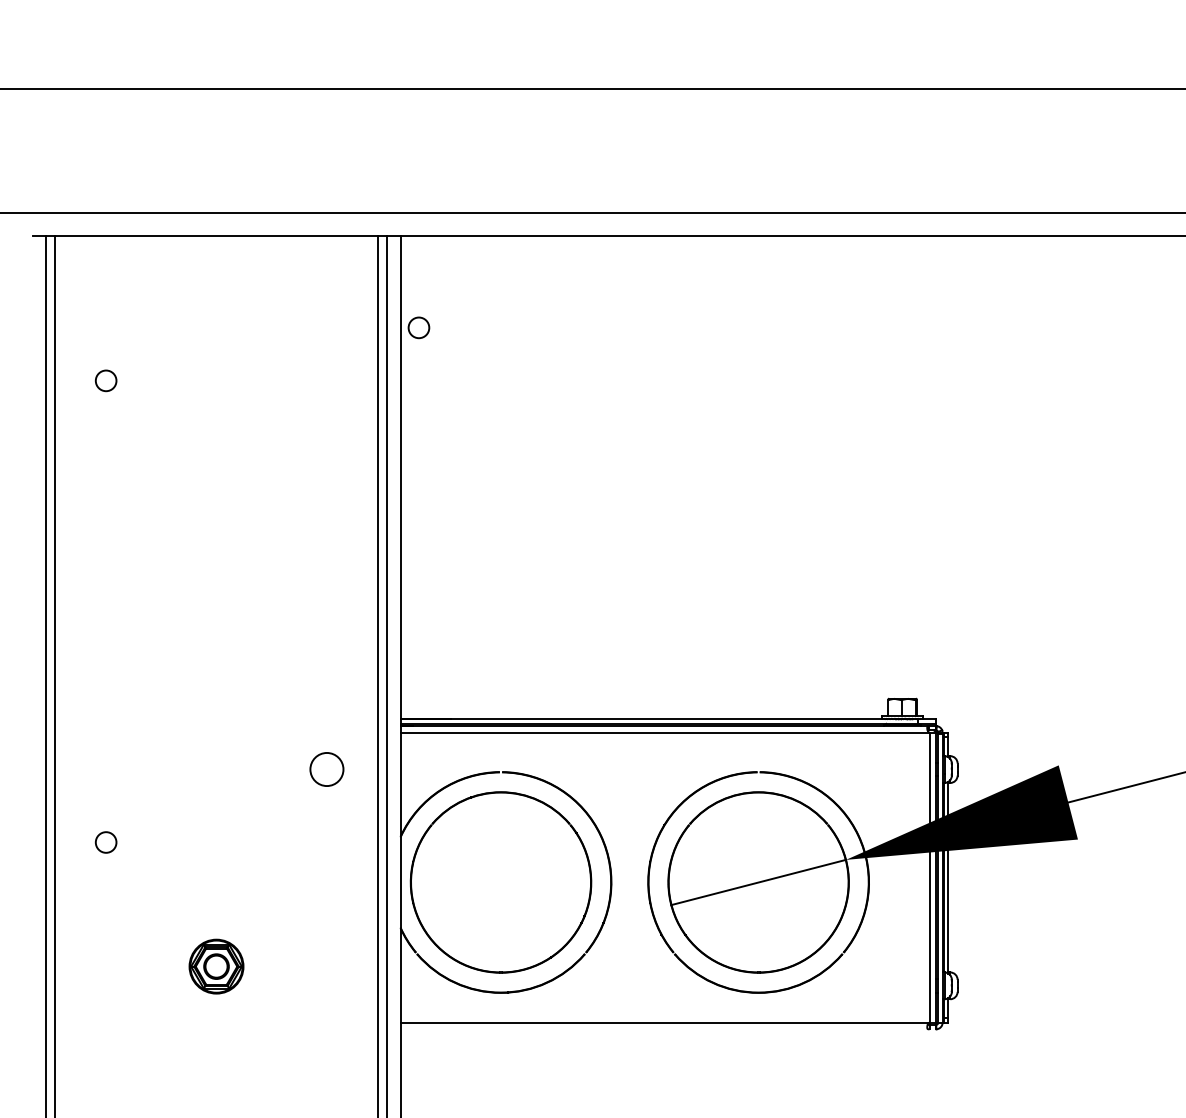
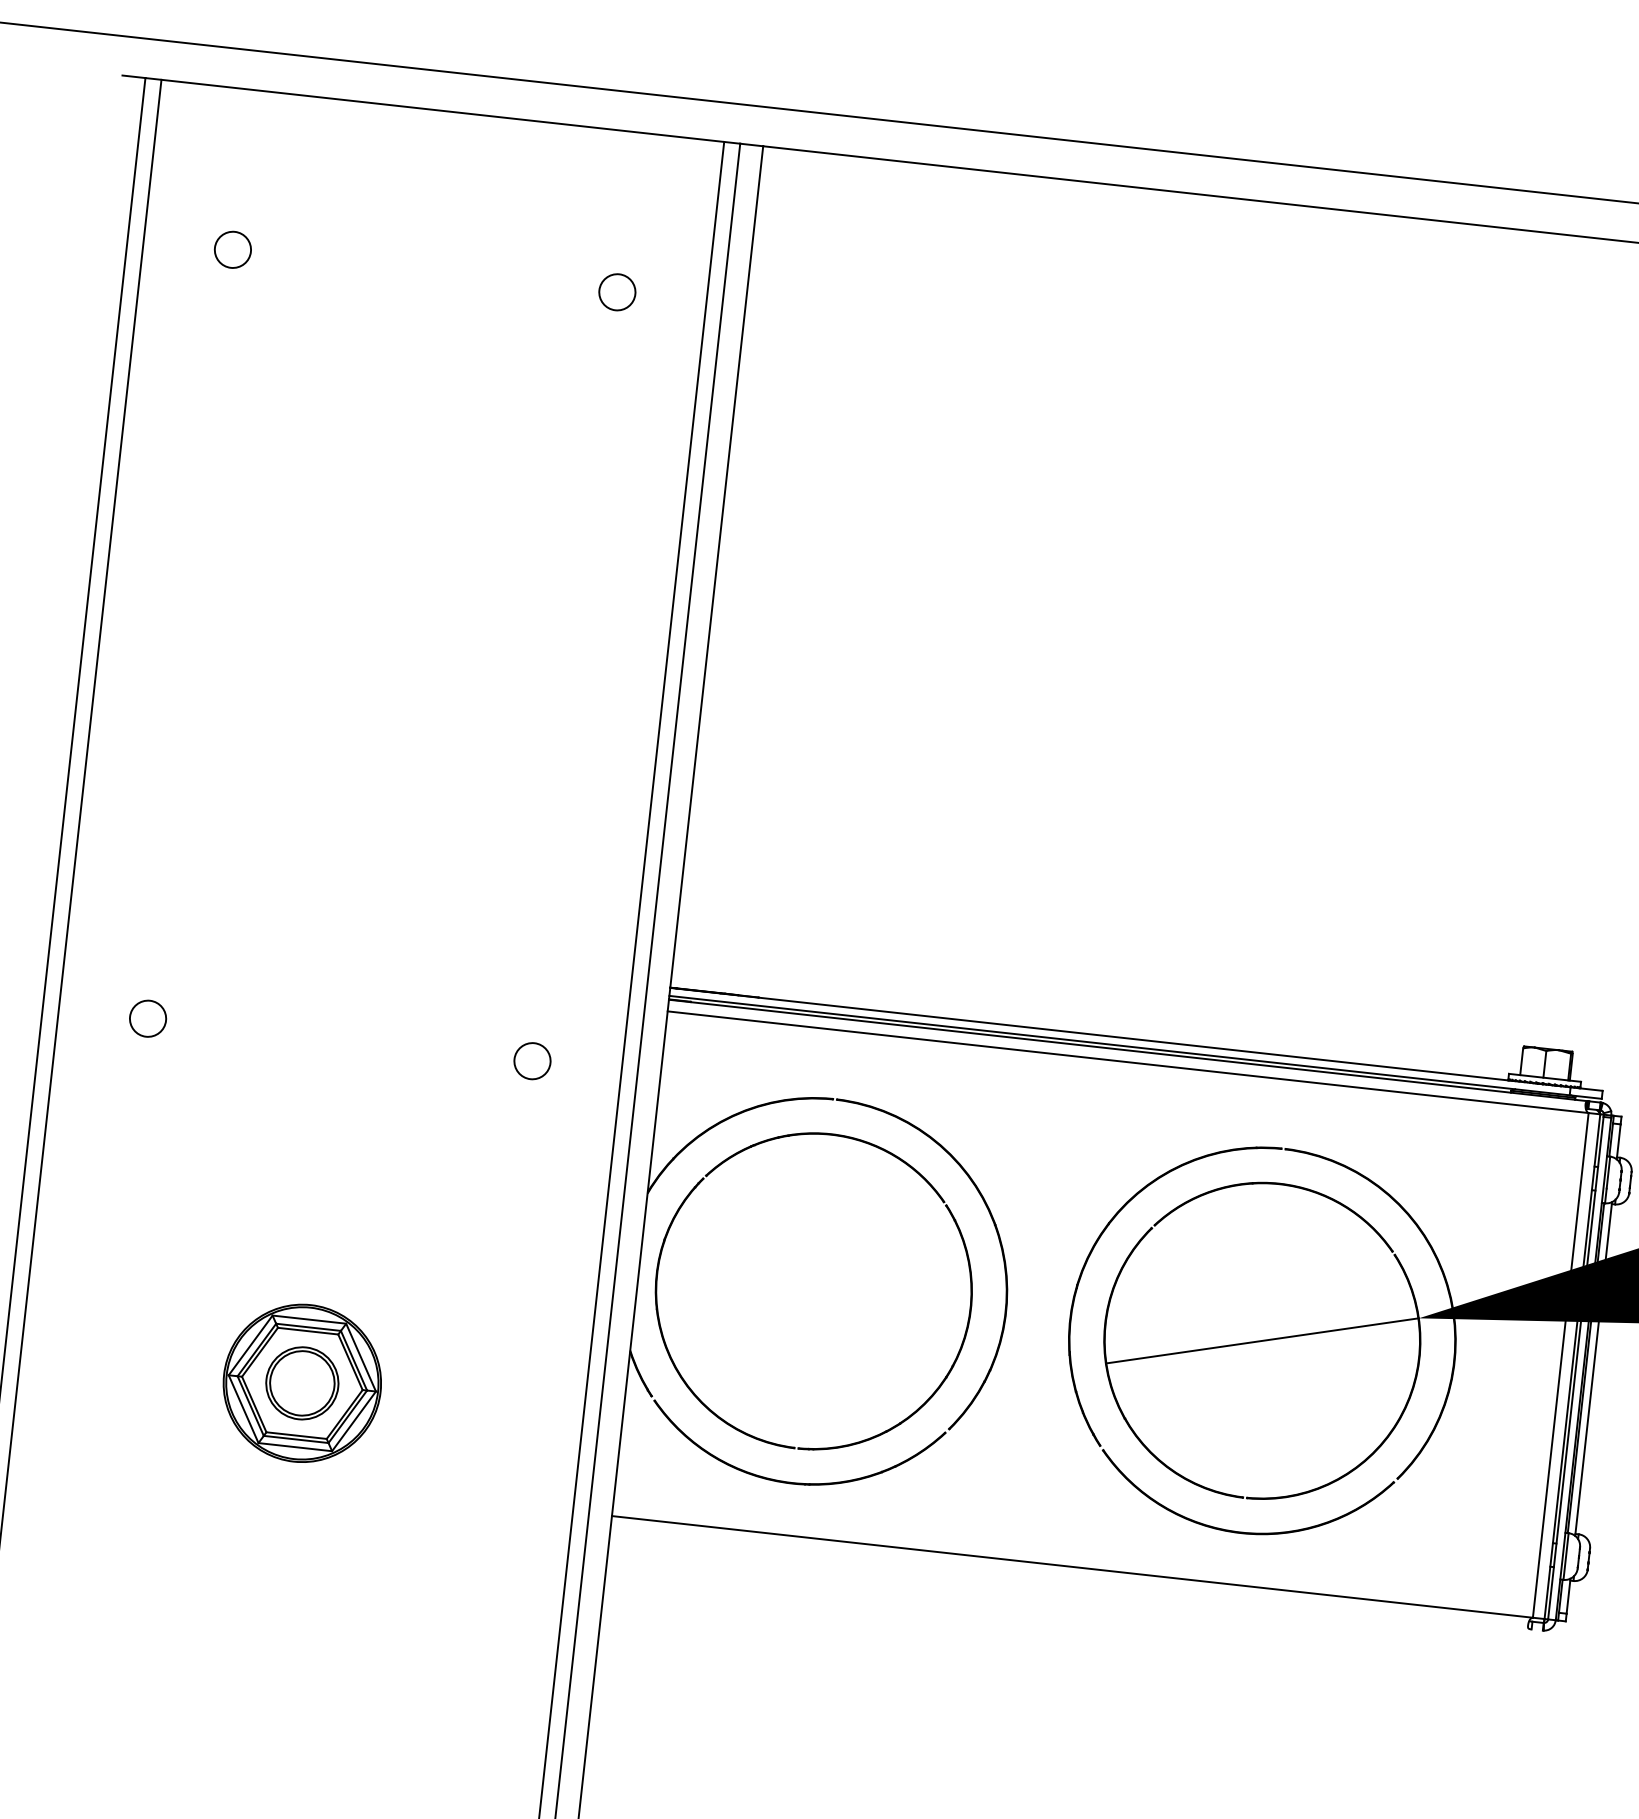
circle: (418, 327) -> (616, 291), moved
circle: (105, 380) -> (231, 249), moved
circle: (326, 769) -> (531, 1061), size x0.62
circle: (105, 842) -> (146, 1018), moved
part: (216, 966) -> (302, 1382), size x1.67

